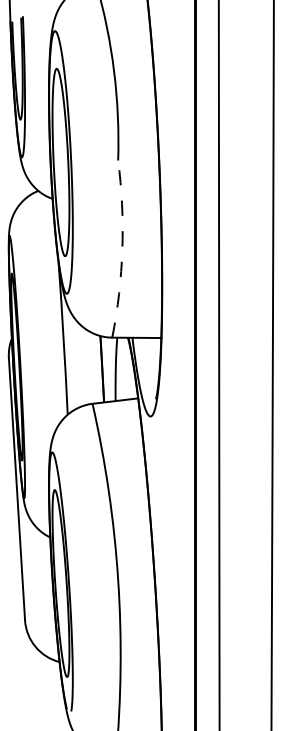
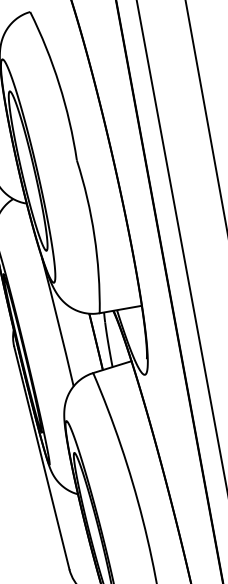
arc: (122, 249) -> (94, 236), dashed -> solid

